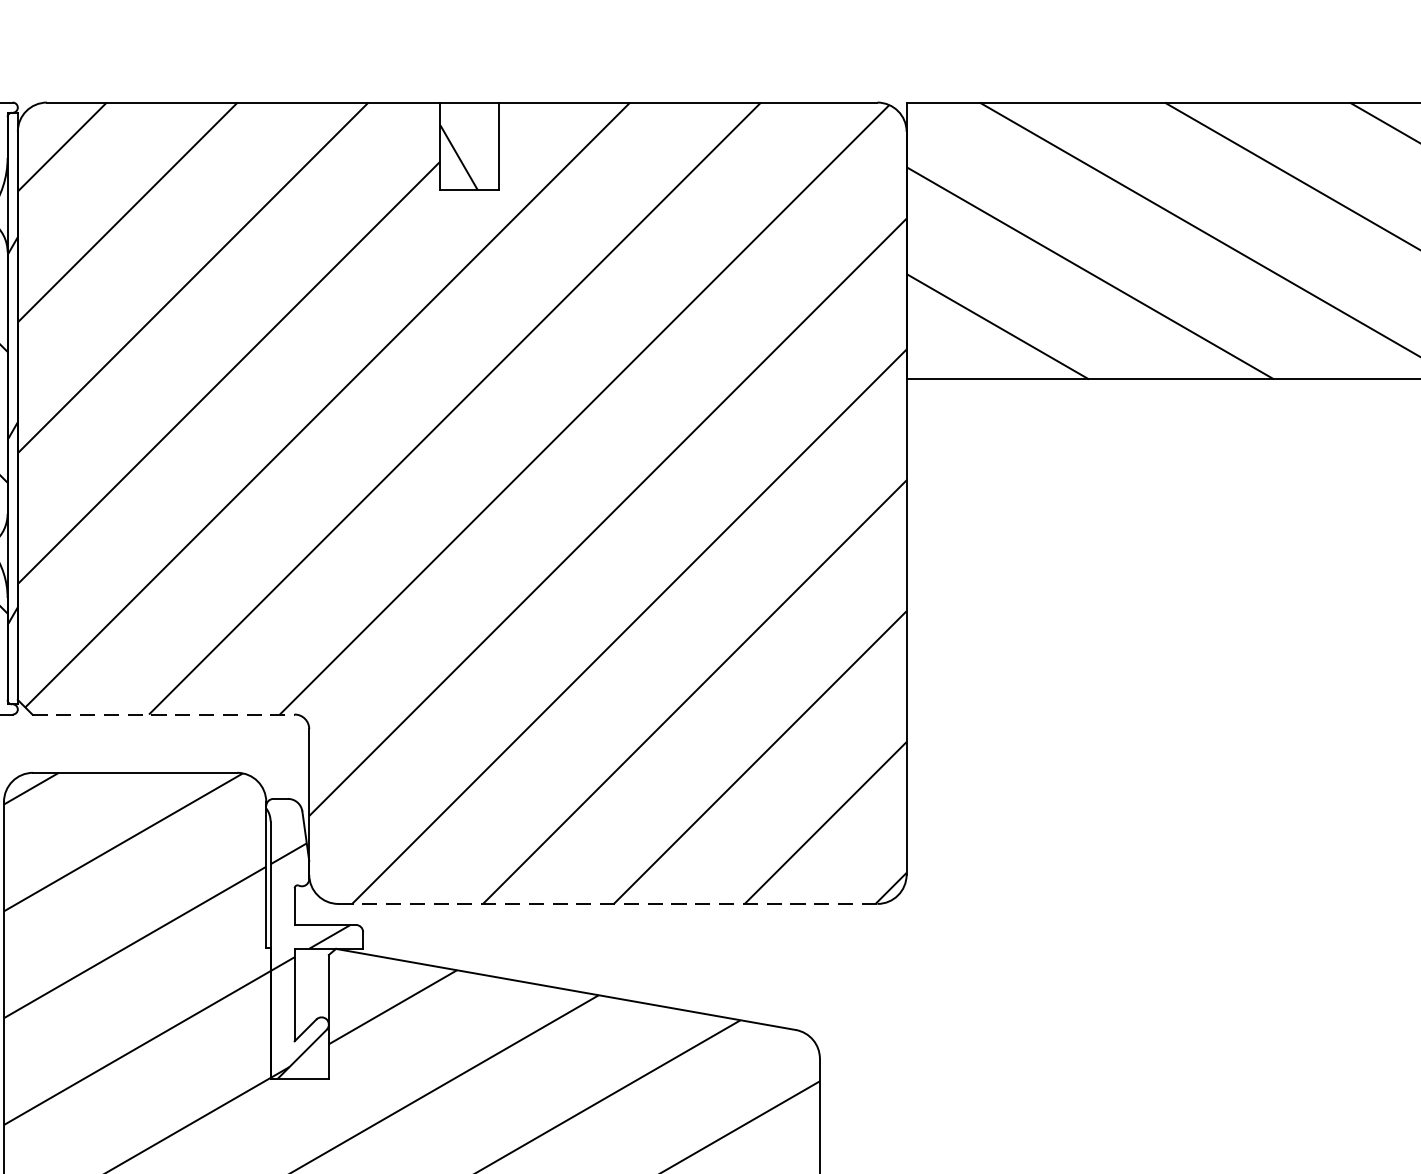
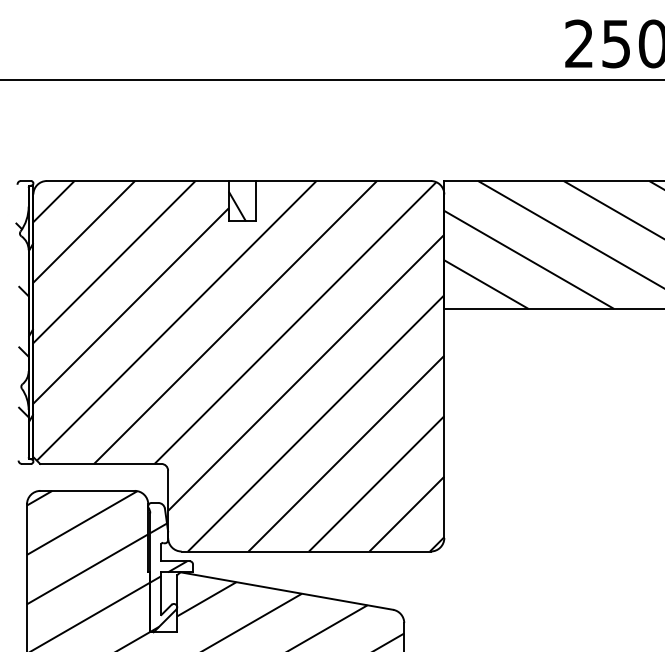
line: (162, 713) -> (100, 463), dashed -> solid
line: (608, 903) -> (306, 551), dashed -> solid

